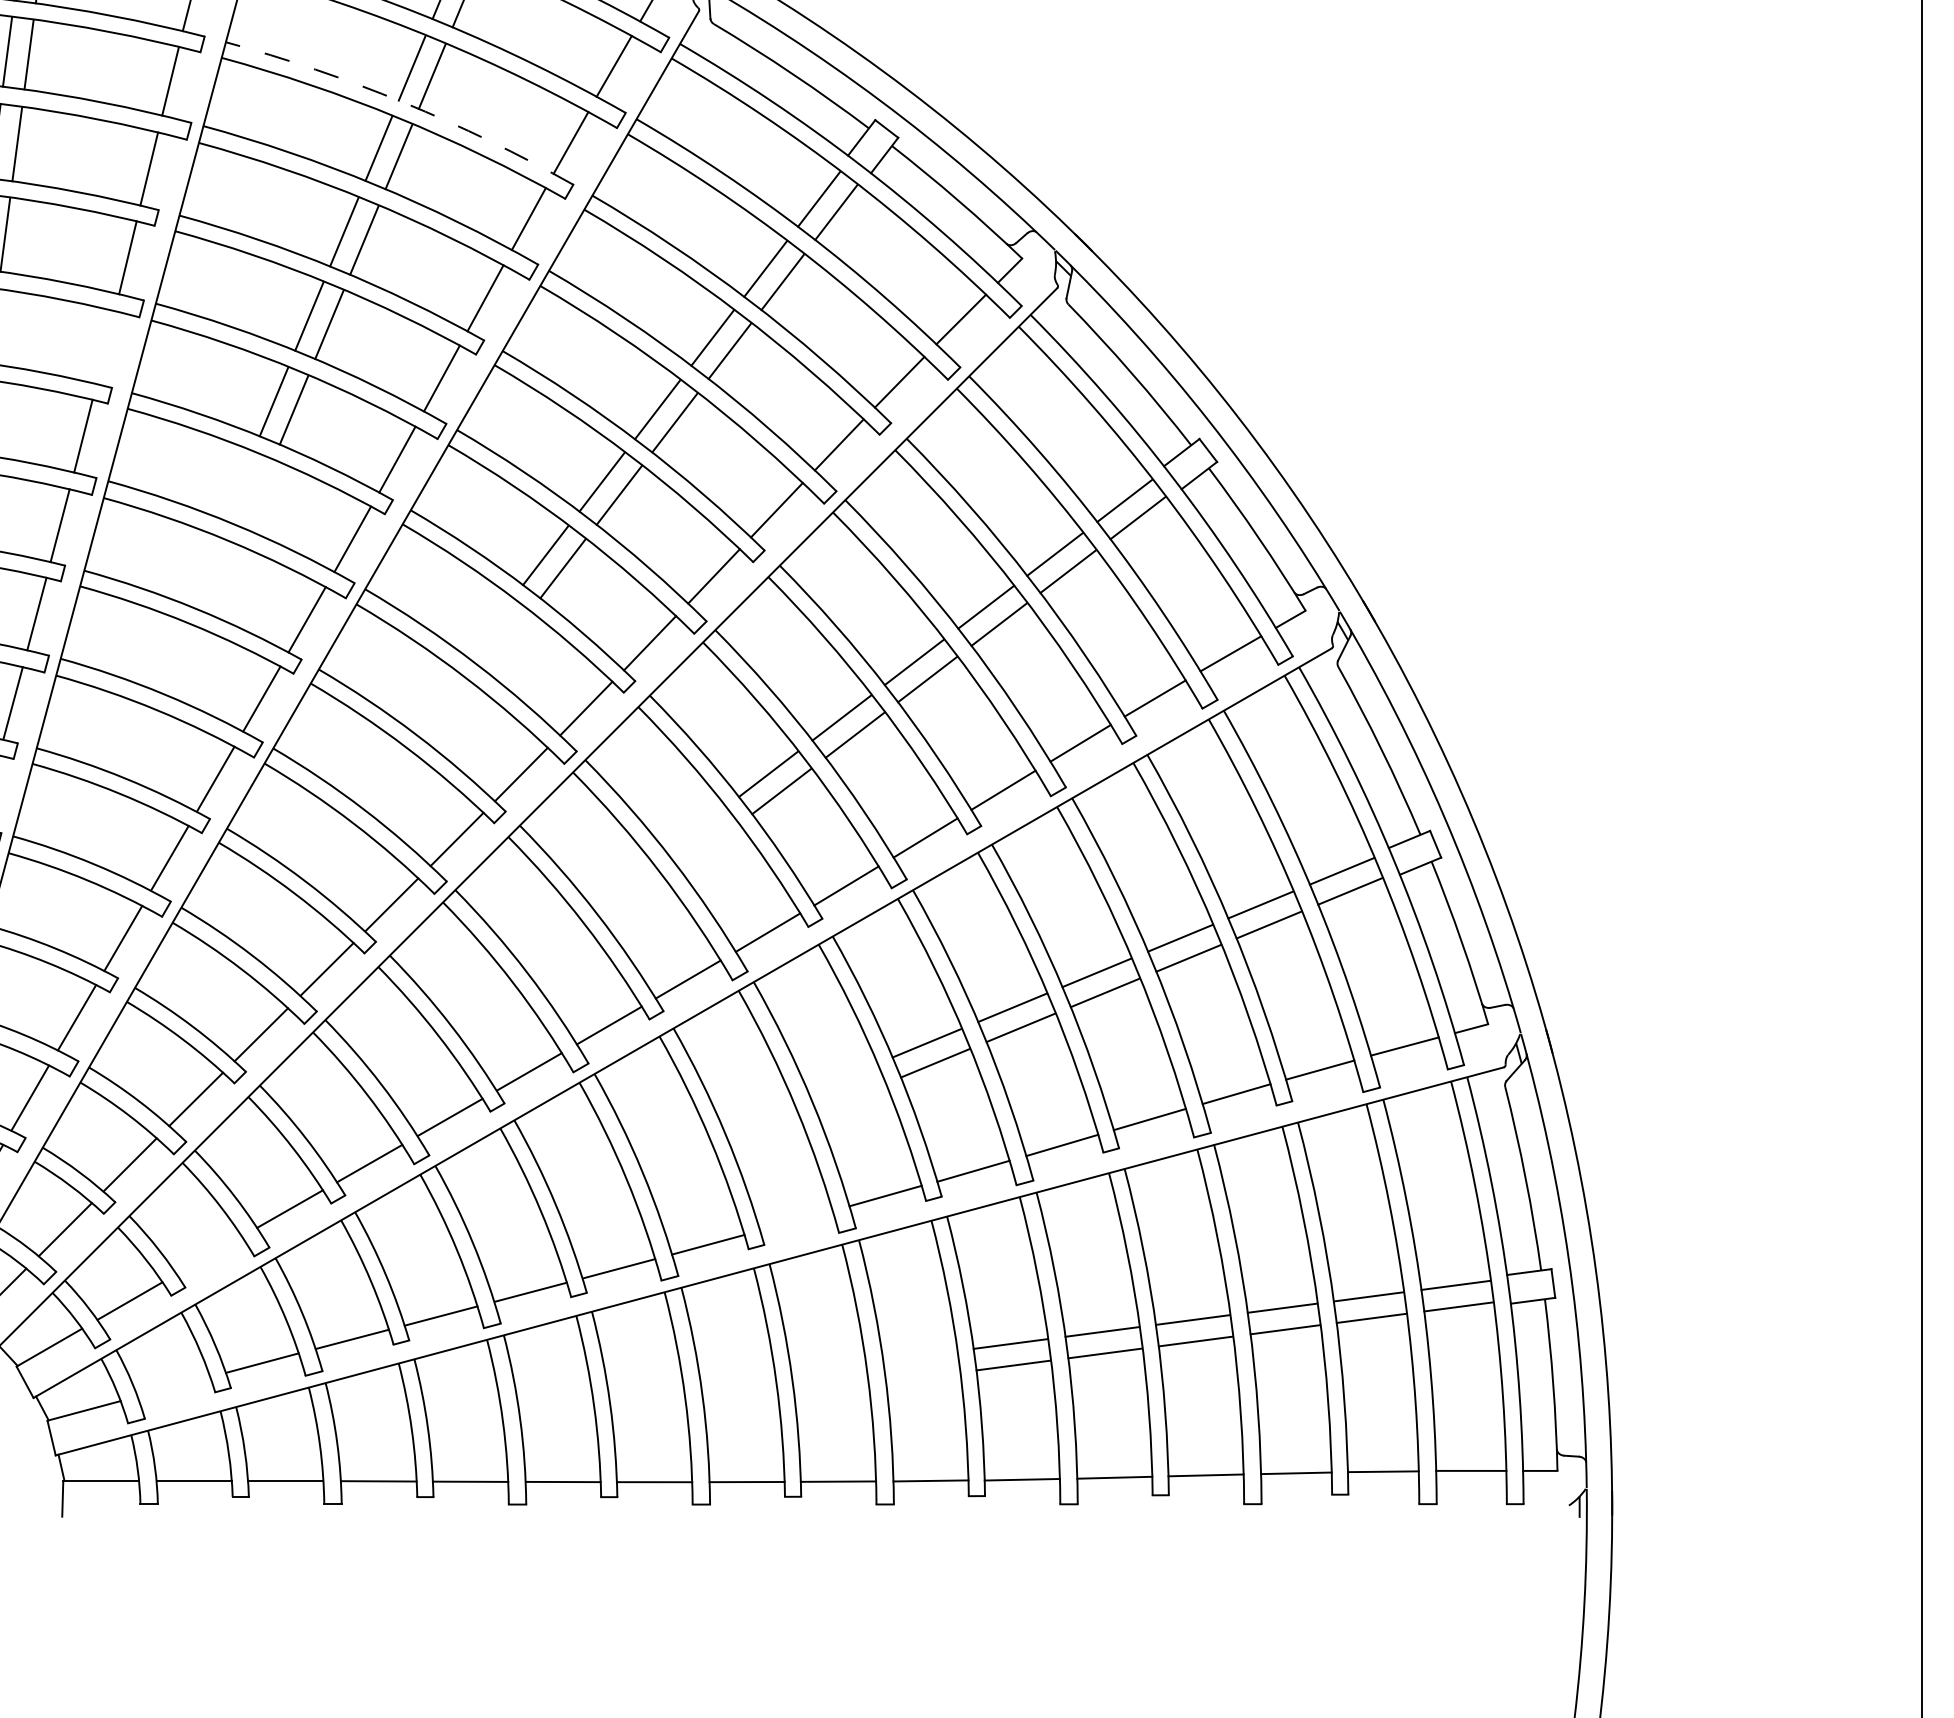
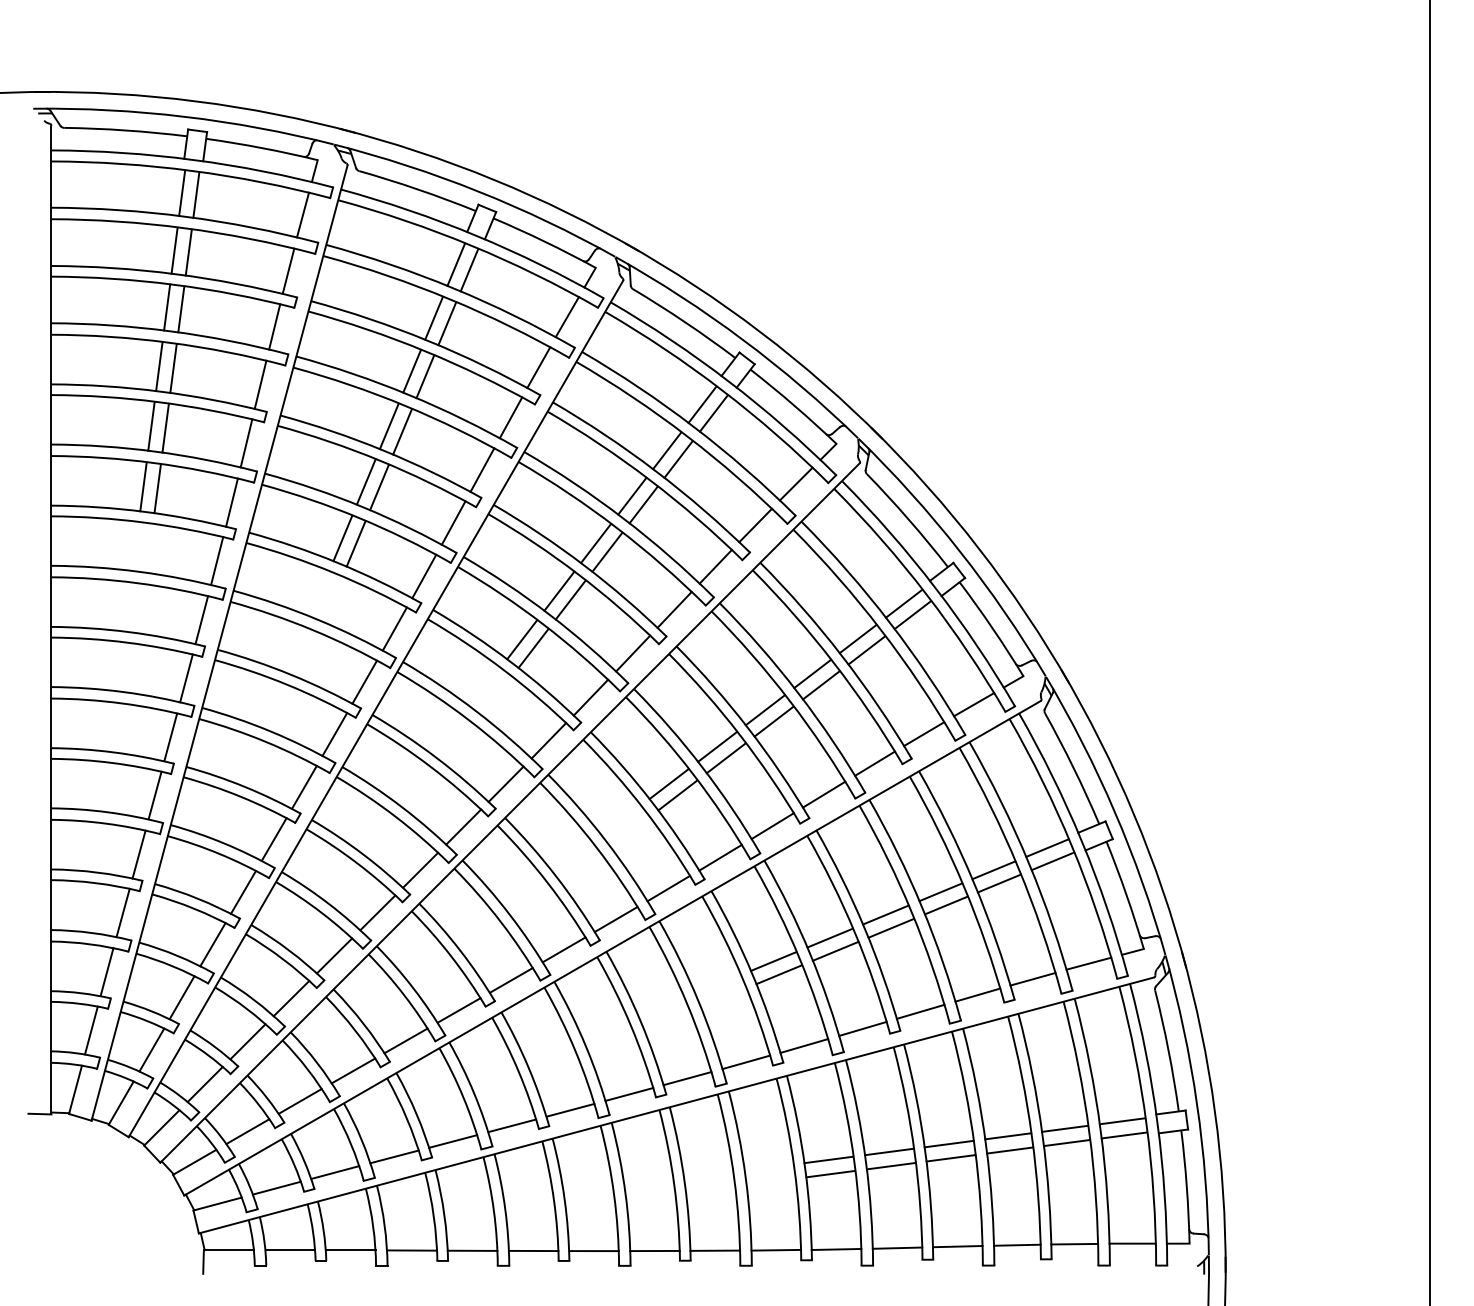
arc: (403, 103) -> (428, 341), dashed -> solid
line: (105, 347) -> (231, 502), added
line: (796, 1220) -> (687, 1078), added
line: (208, 1255) -> (299, 1101), added
line: (173, 1385) -> (276, 1187), added

